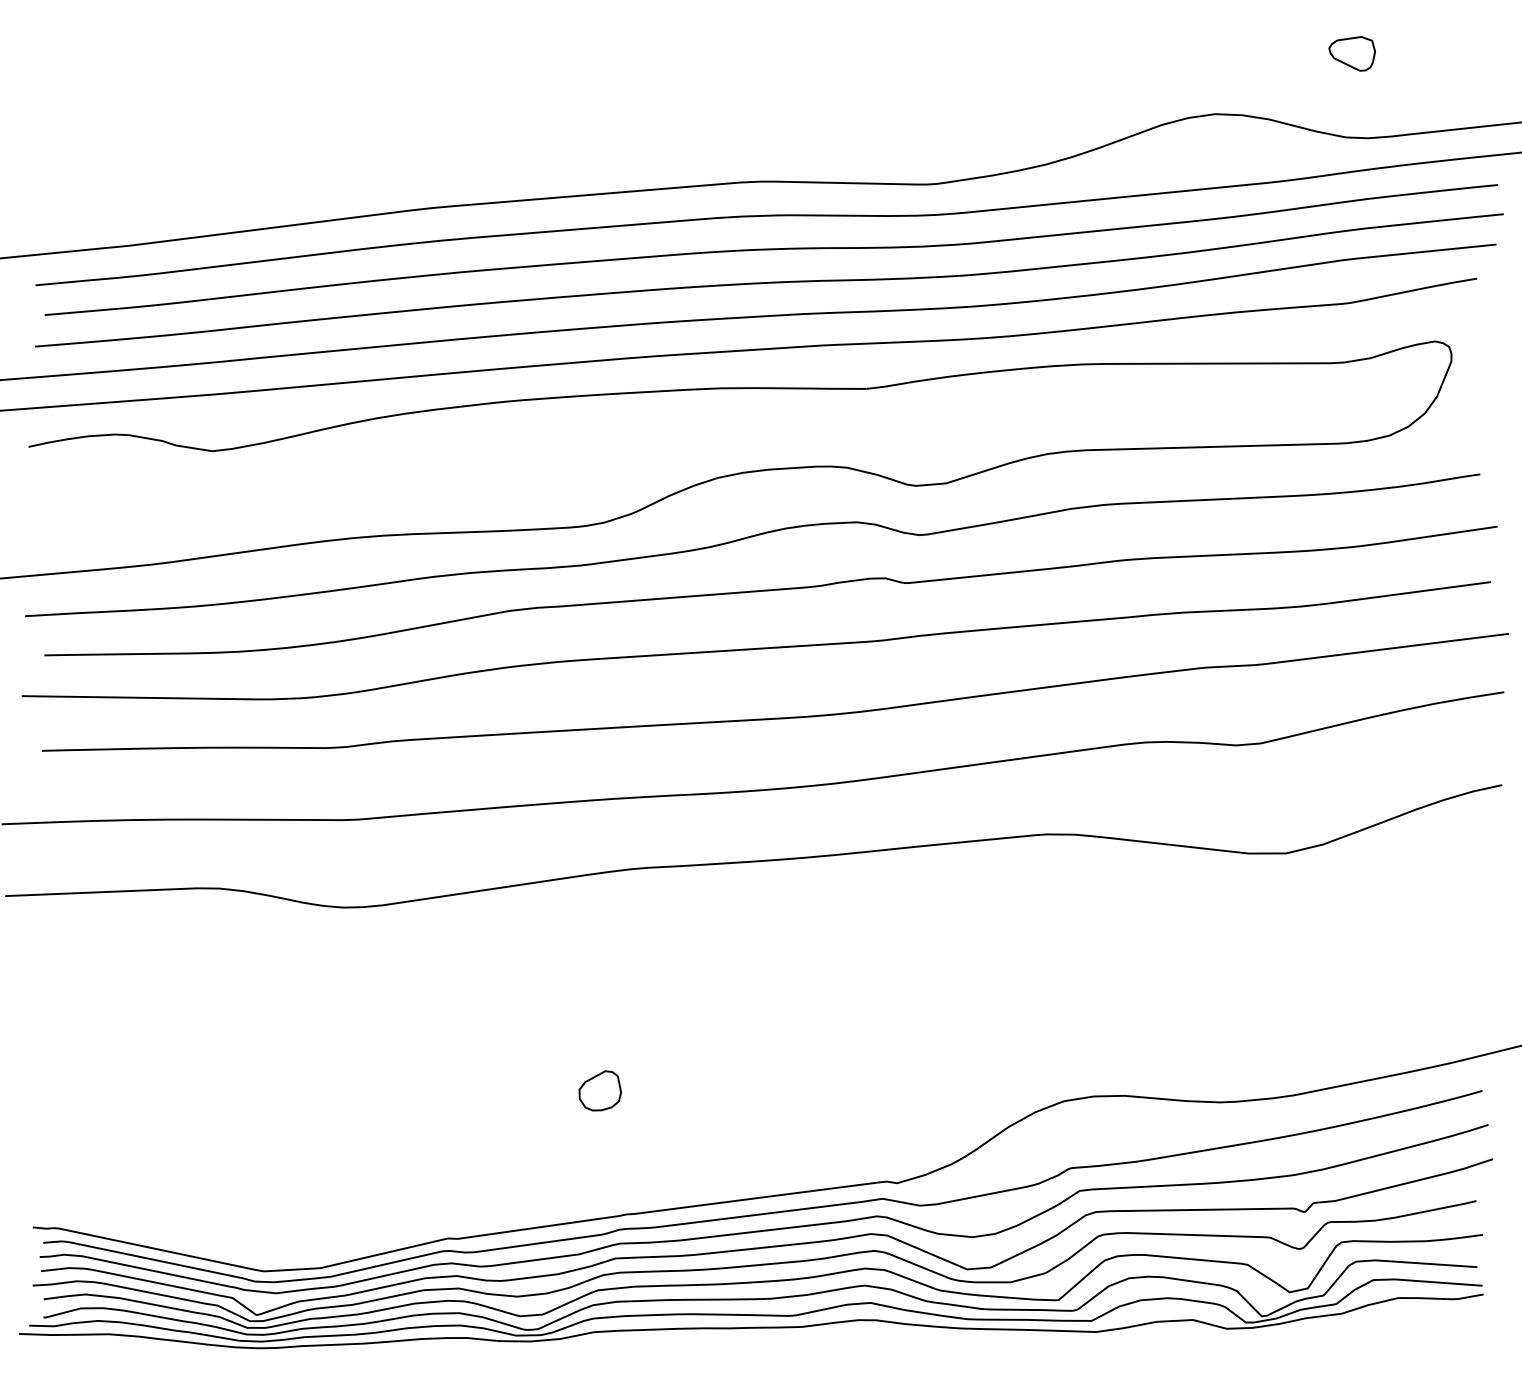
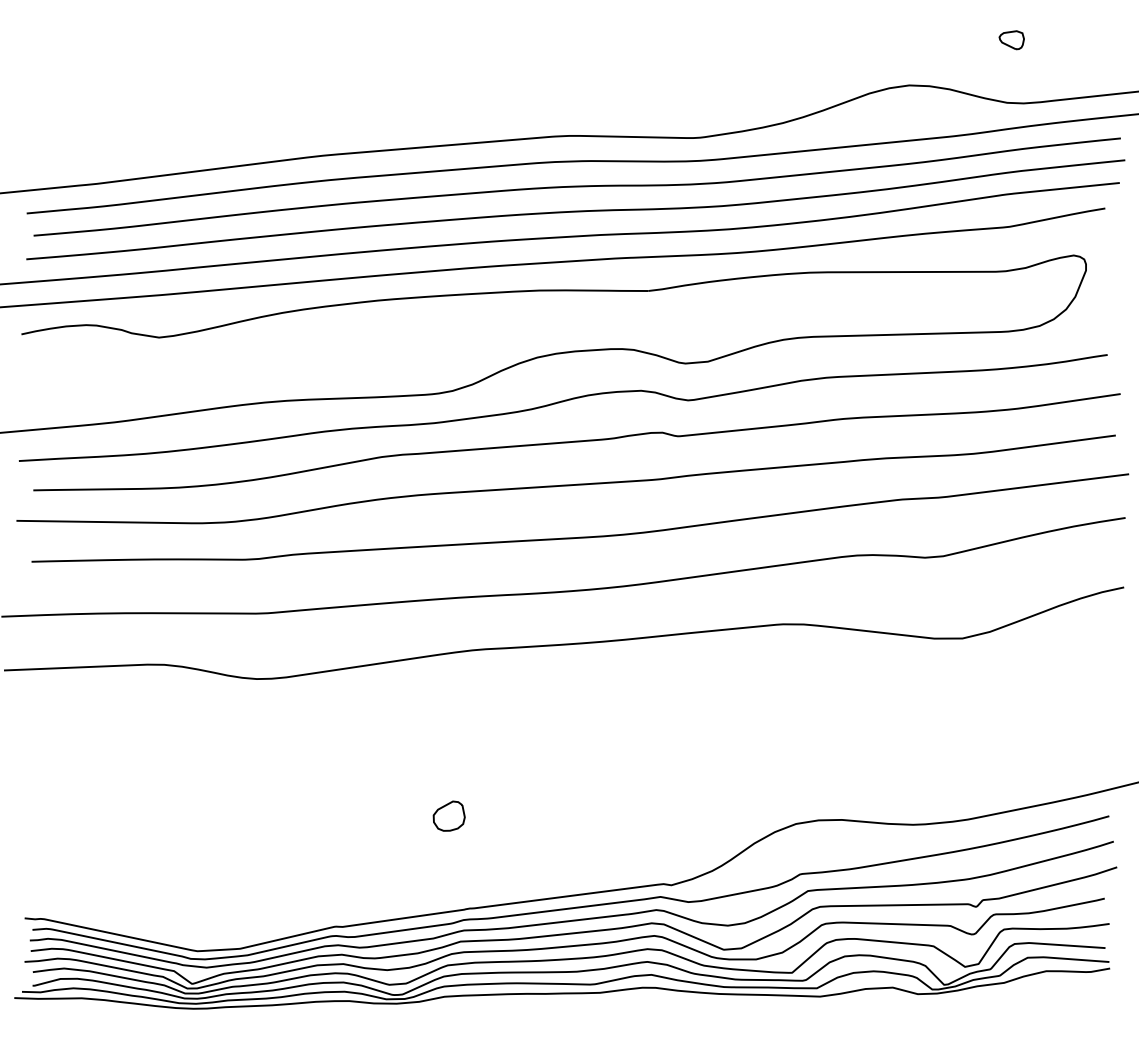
part: (1351, 53) -> (1011, 40), size x0.71

